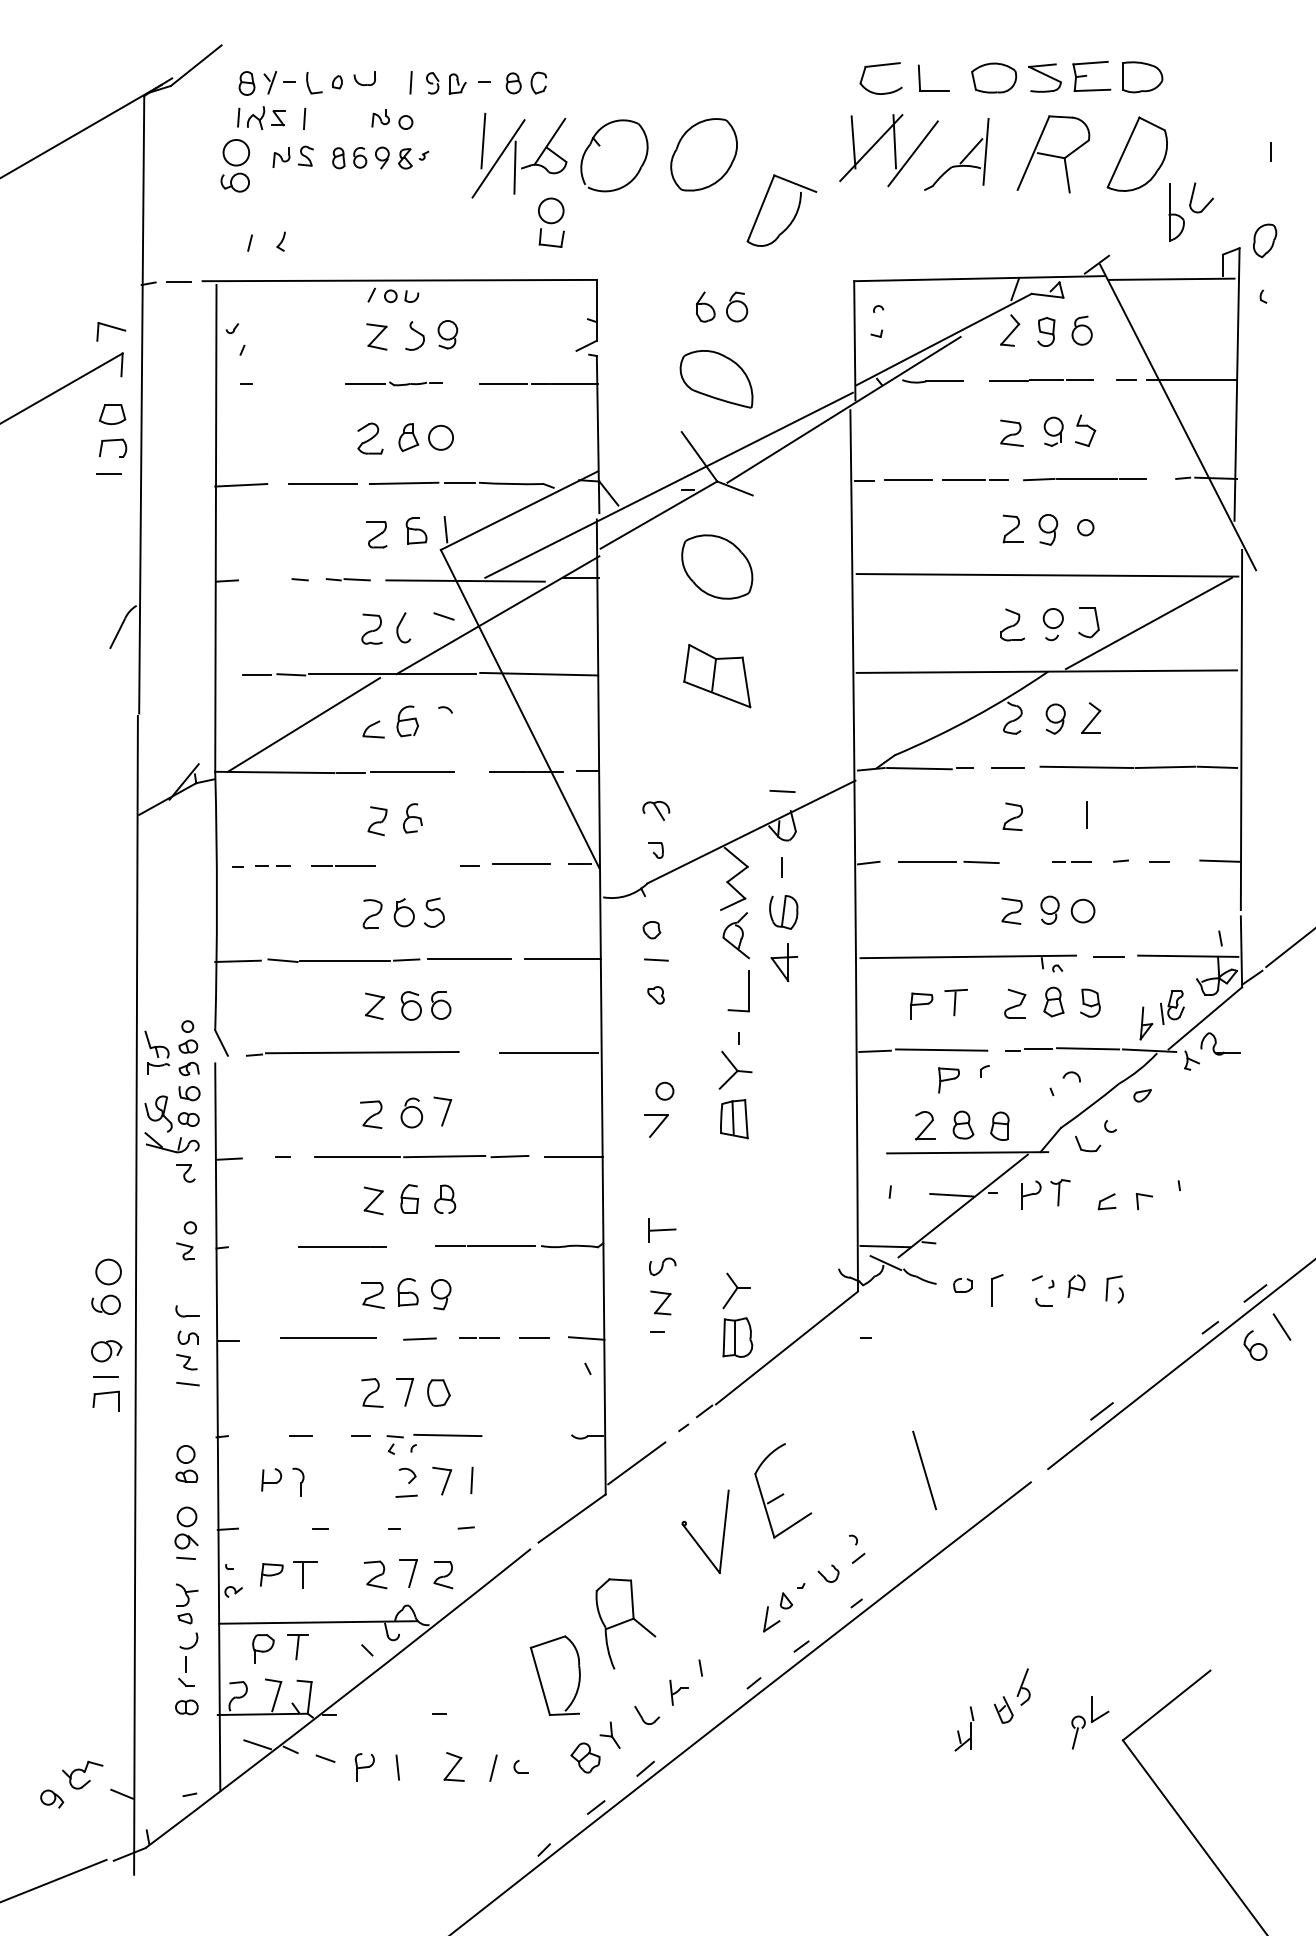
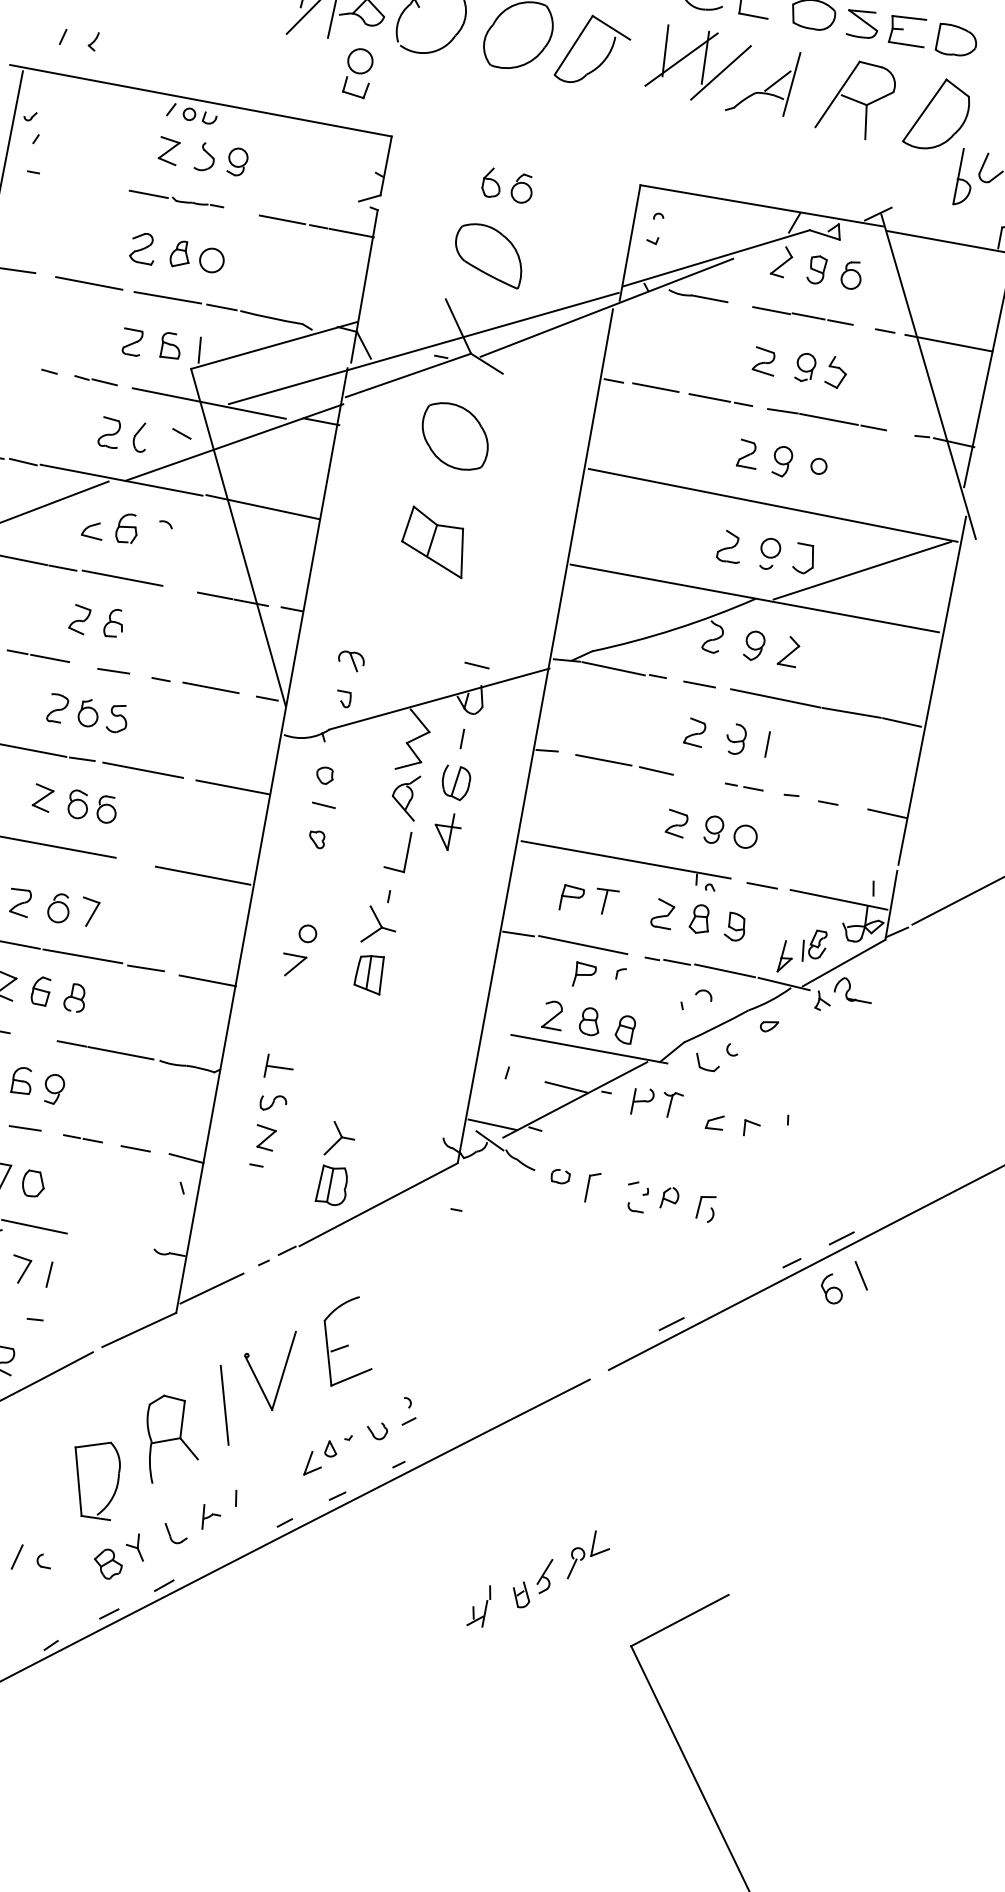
part: (793, 217) -> (603, 60), moved
part: (1054, 815) -> (735, 738), added
line: (421, 865) -> (114, 670), added
line: (924, 1470) -> (224, 1405), moved
part: (1090, 1722) -> (589, 1556), moved

